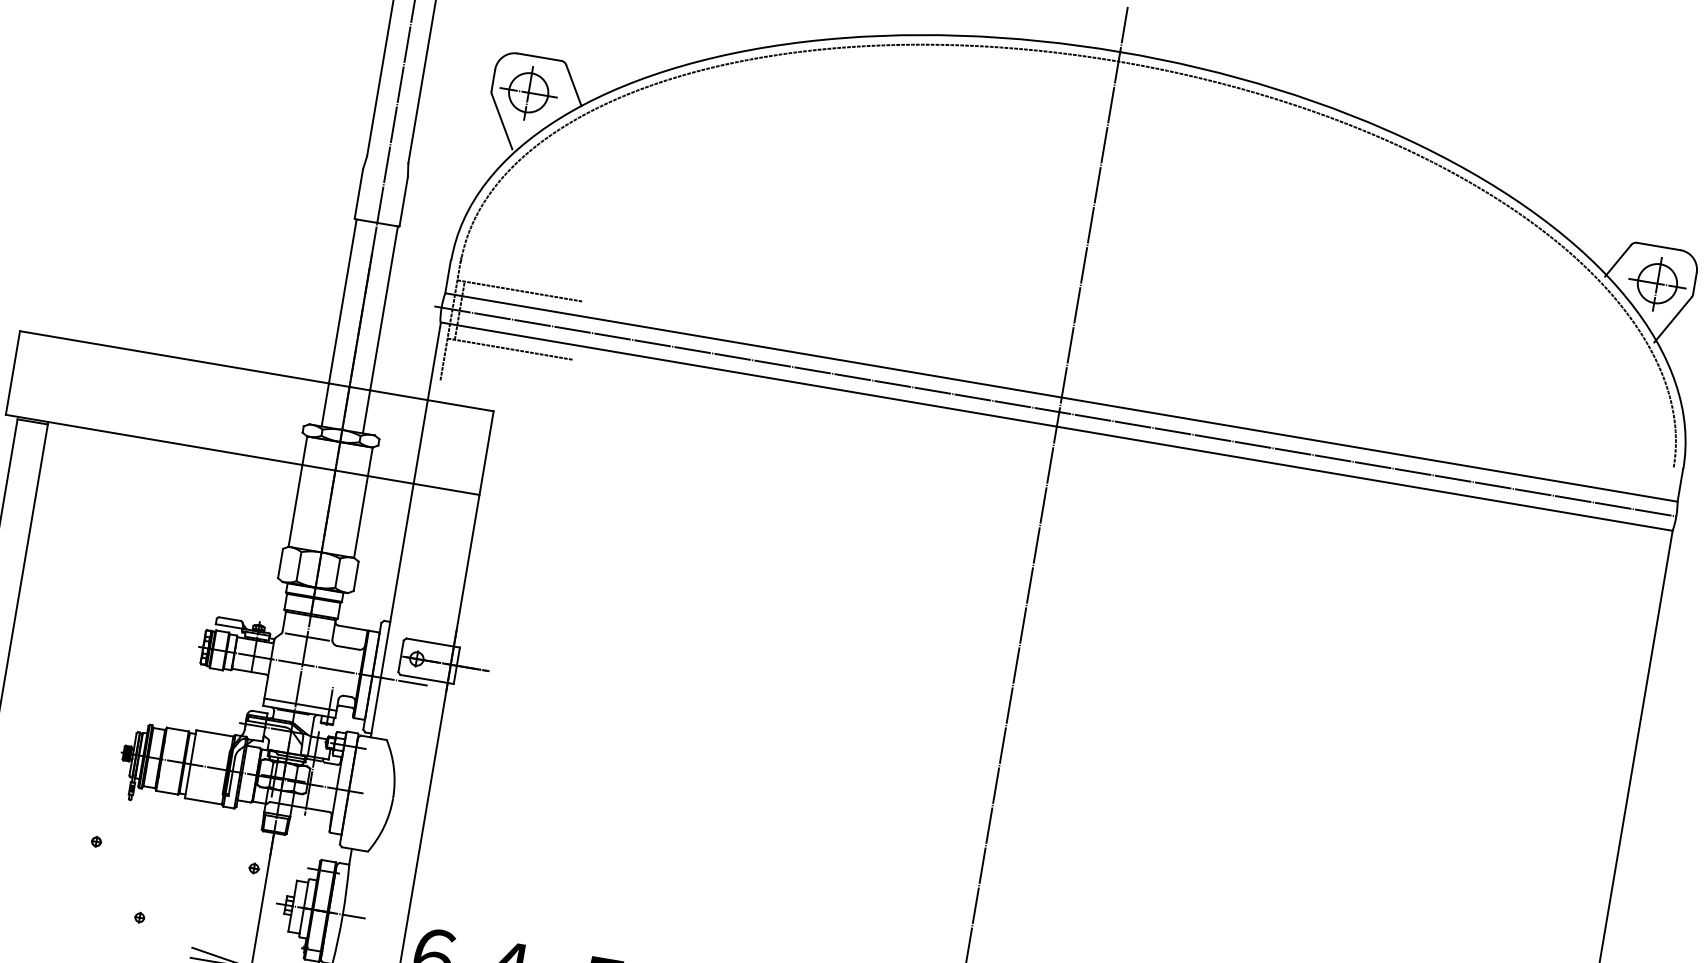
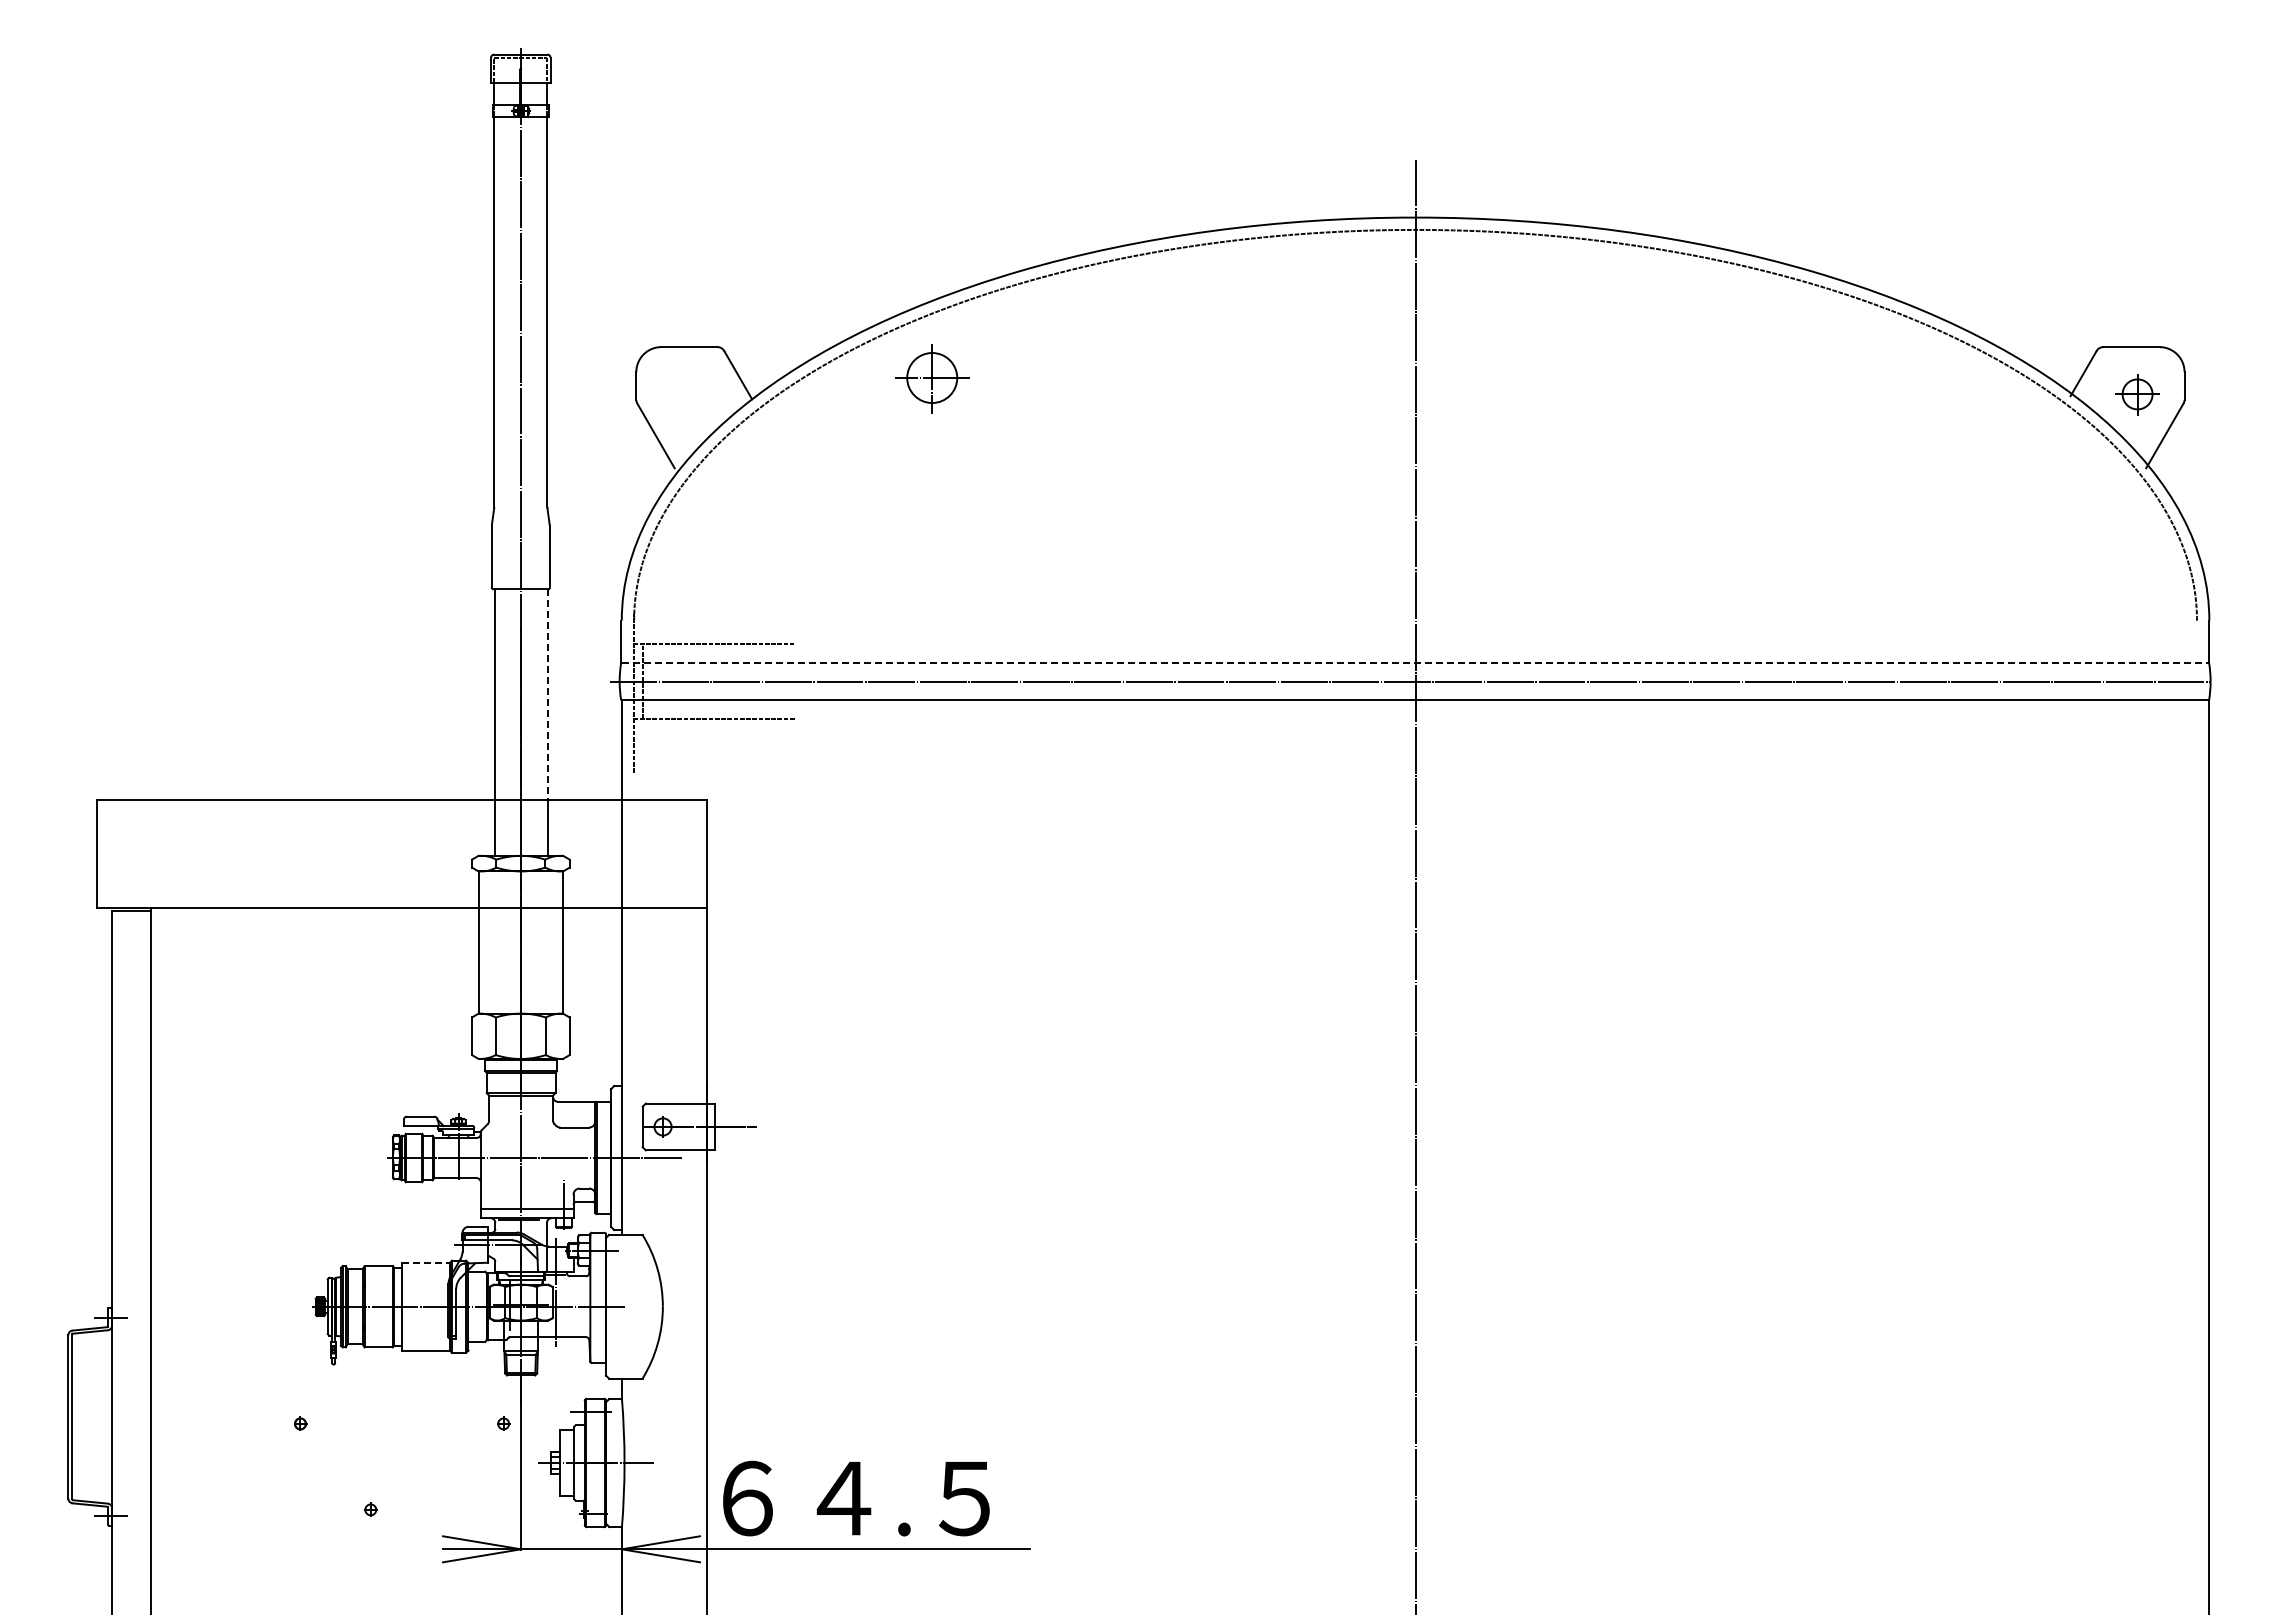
part: (528, 93) -> (932, 378), moved
part: (1657, 284) -> (2137, 394), size x0.6
line: (383, 308) -> (547, 694), solid -> dashed
line: (1061, 397) -> (1415, 662), solid -> dashed
line: (306, 636) -> (520, 1122), removed
line: (214, 733) -> (425, 1263), solid -> dashed

